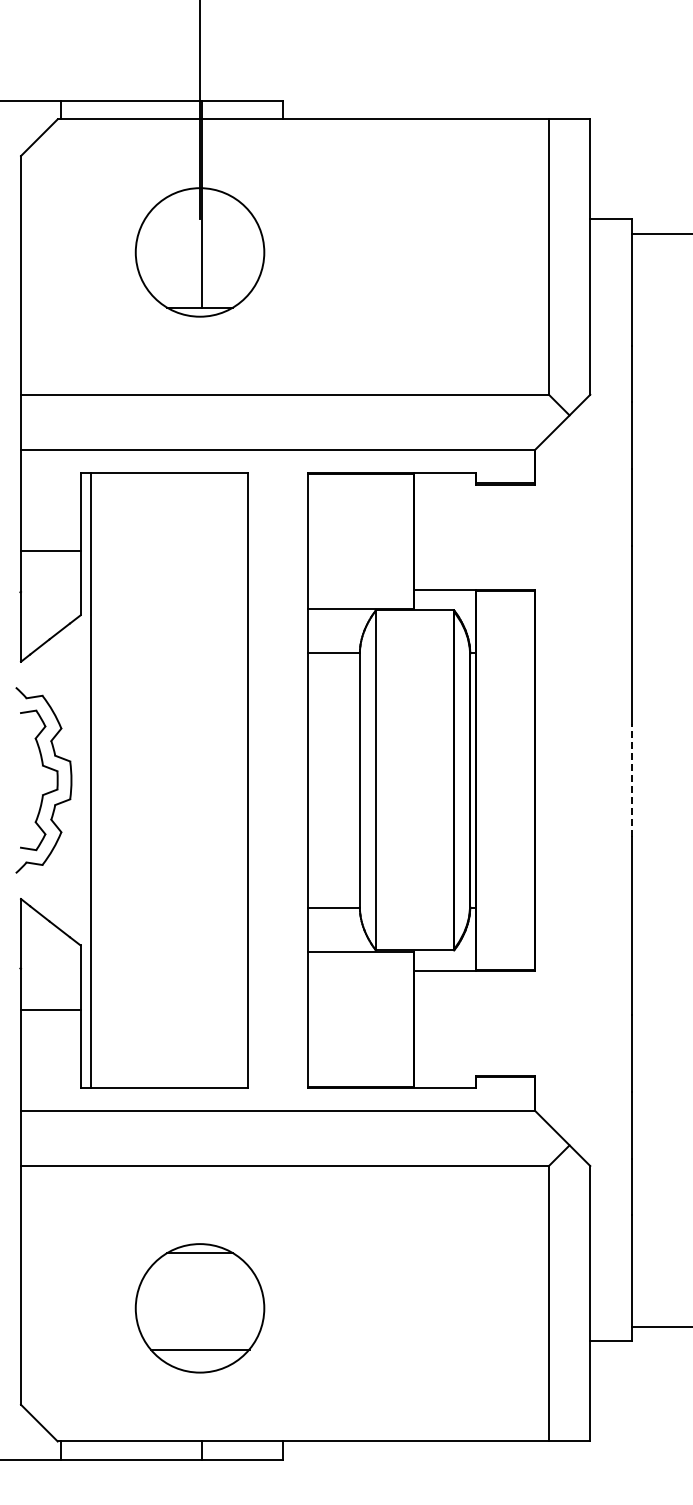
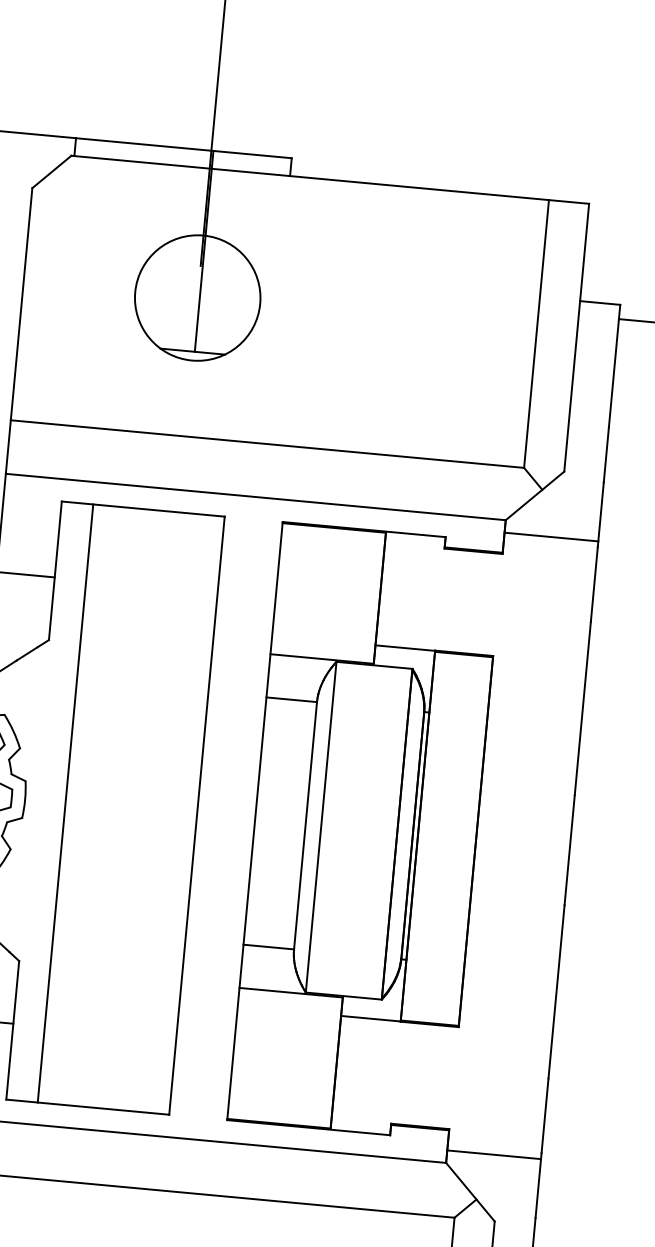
line: (583, 462) -> (551, 536), added
line: (91, 779) -> (66, 802), moved
line: (631, 780) -> (569, 850), dashed -> solid
line: (583, 1098) -> (494, 1155), added

